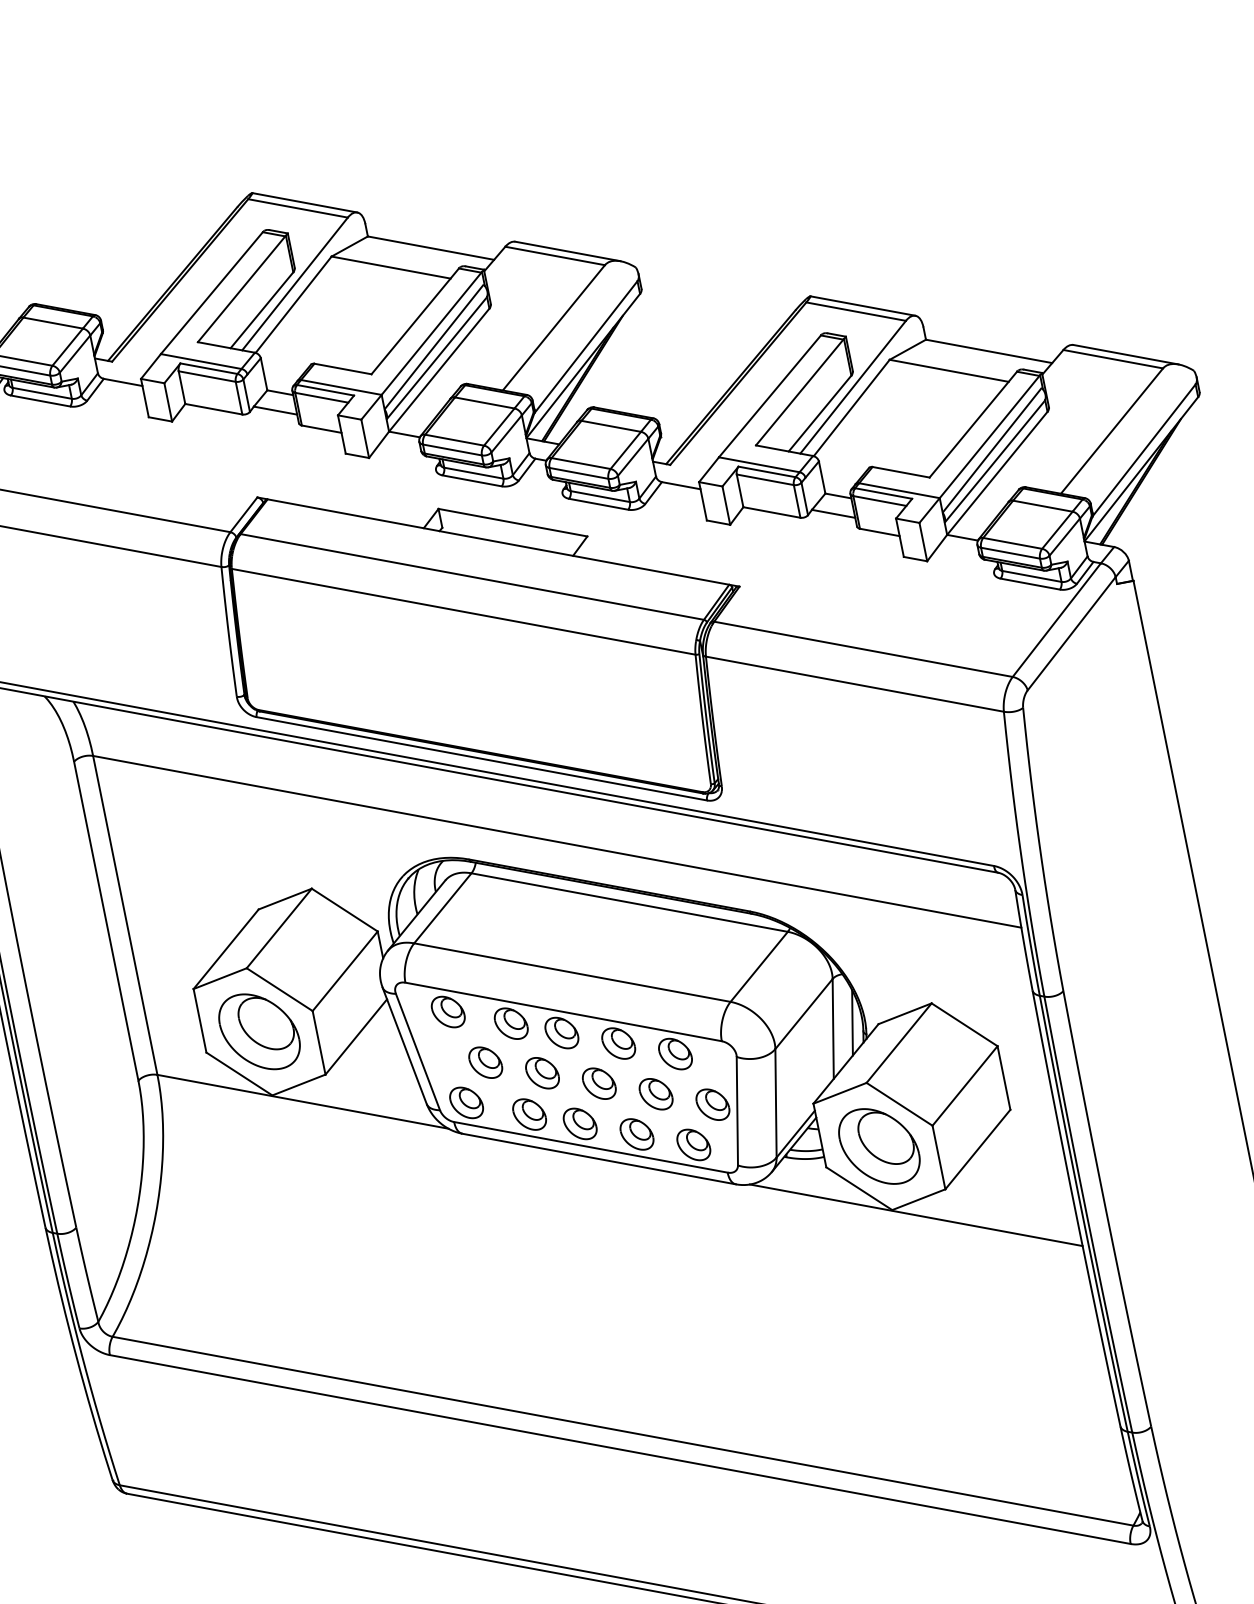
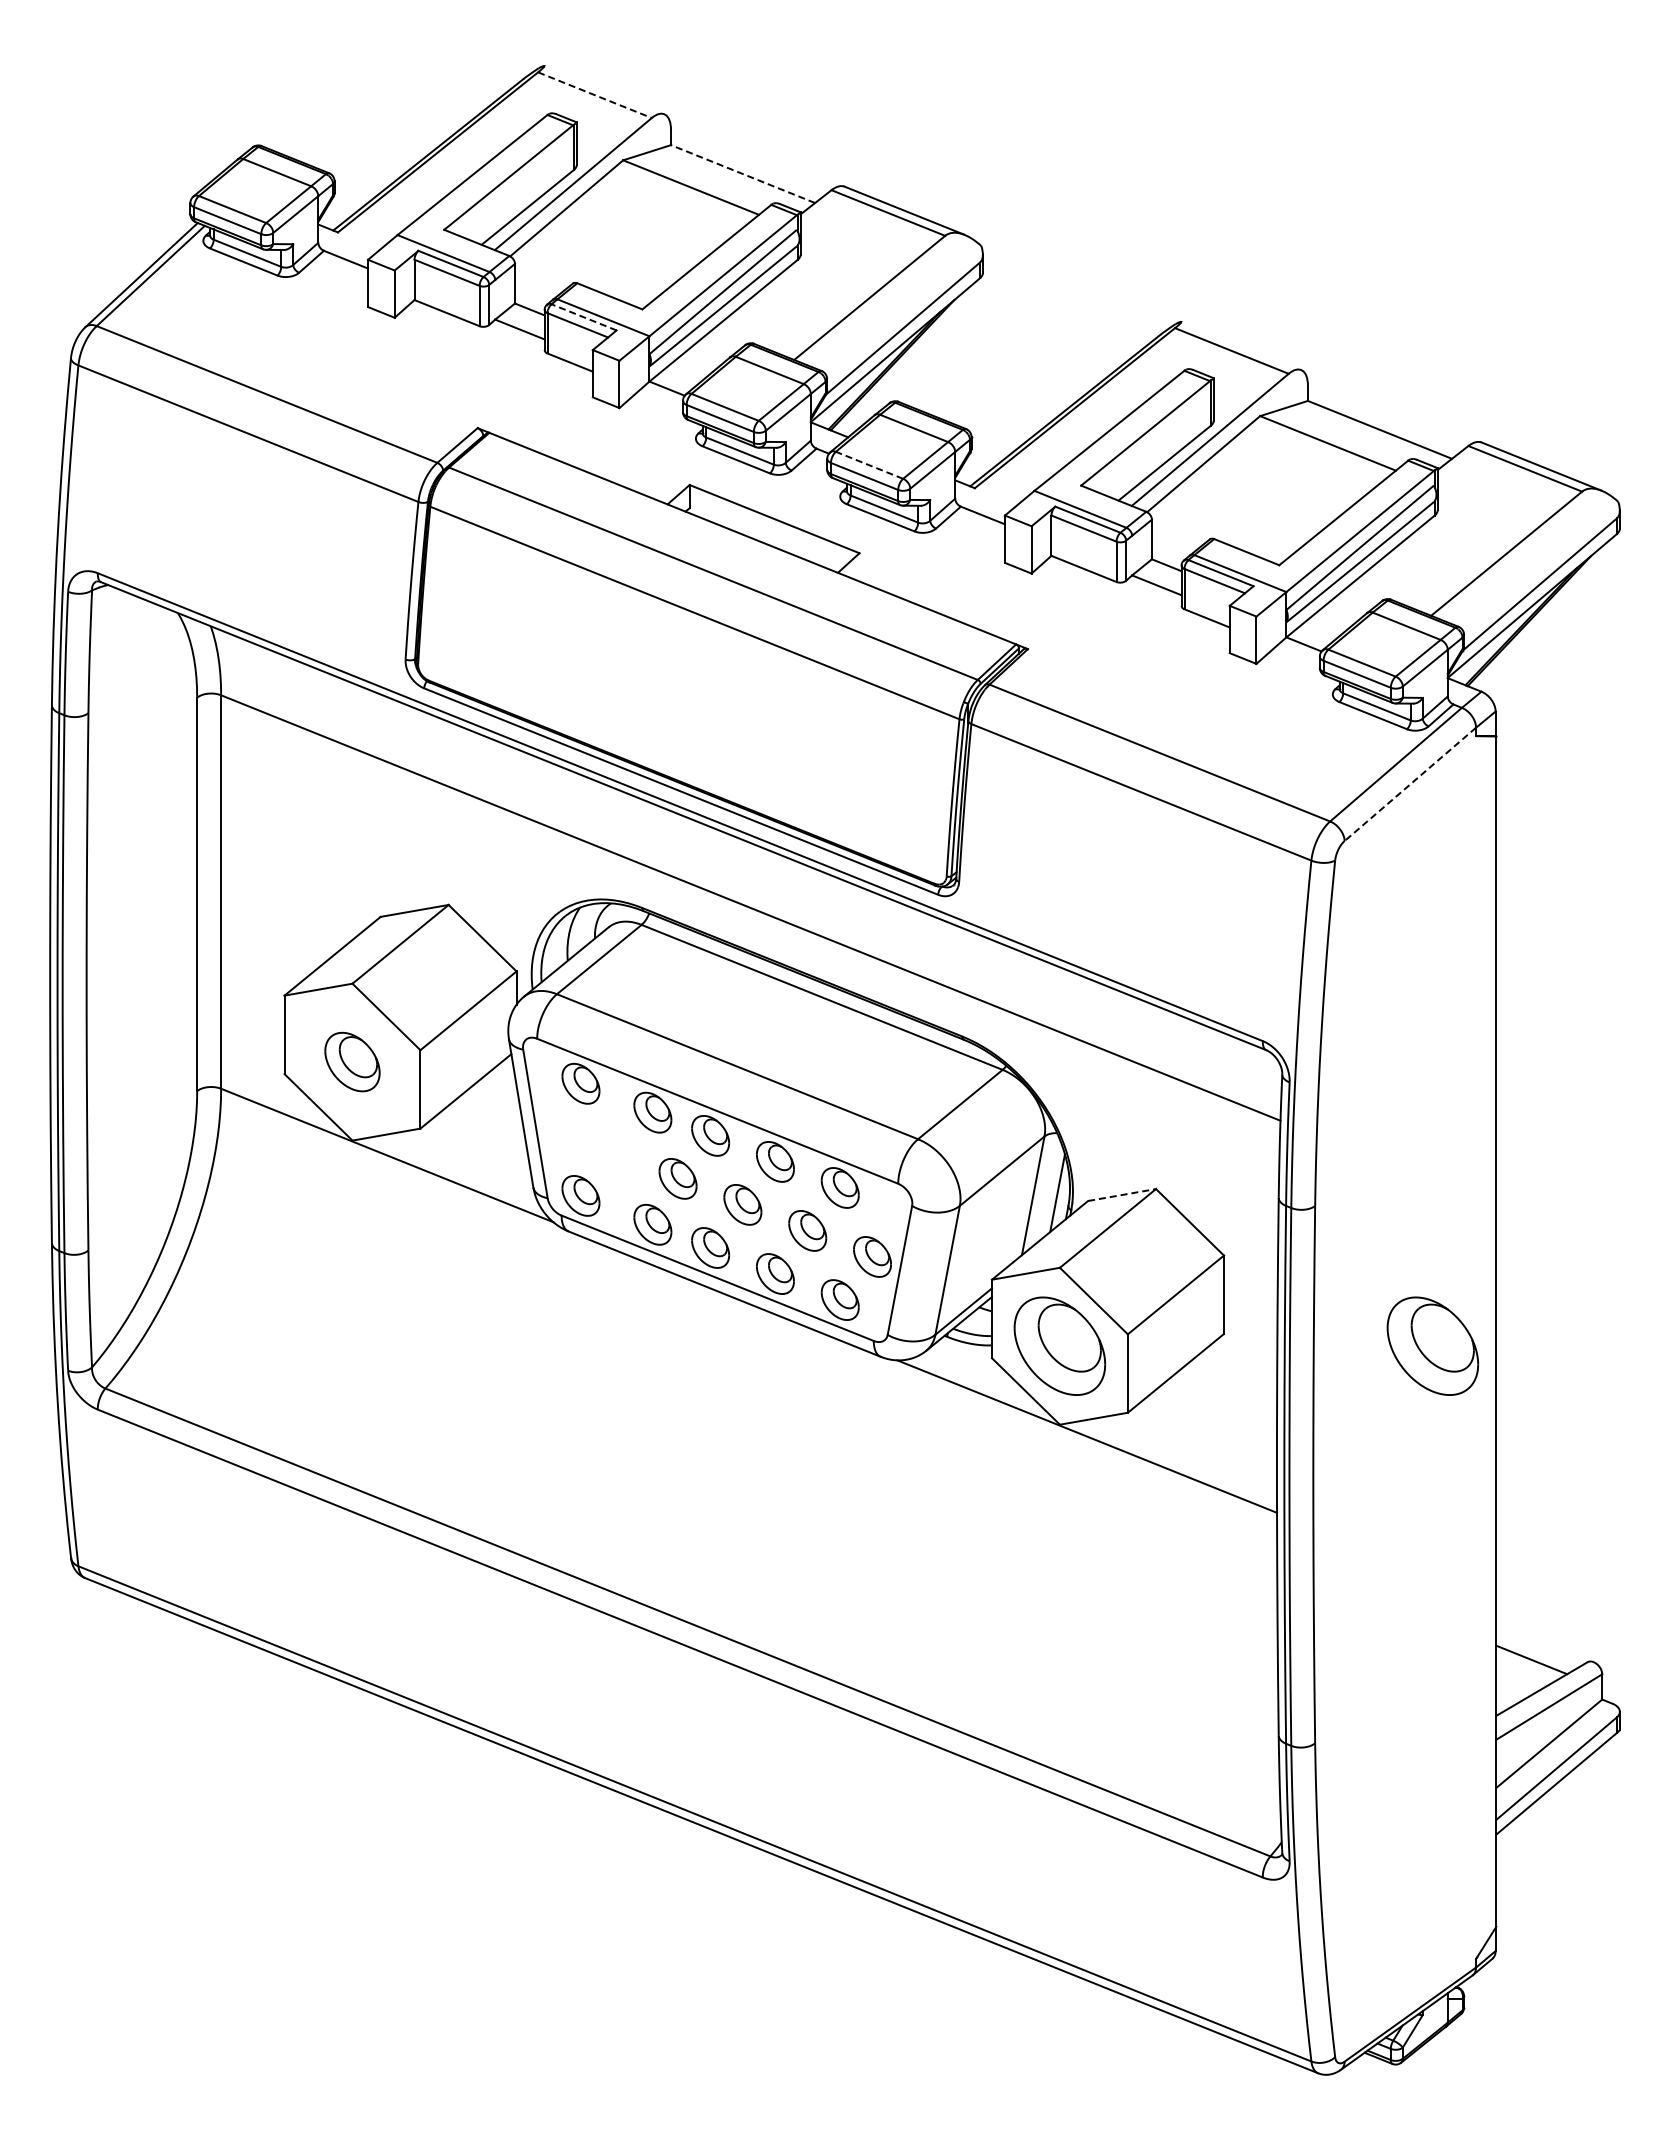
line: (305, 203) -> (604, 90), removed
line: (298, 208) -> (595, 95), solid -> dashed
line: (431, 248) -> (743, 174), solid -> dashed
line: (863, 305) -> (1241, 345), removed
line: (325, 390) -> (583, 317), solid -> dashed
line: (581, 463) -> (869, 465), solid -> dashed
line: (1071, 633) -> (1410, 784), solid -> dashed
line: (905, 1013) -> (1122, 1194), solid -> dashed
part: (259, 1031) -> (352, 1061), size x0.6
part: (485, 1062) -> (612, 1152), removed
part: (1181, 1084) -> (1432, 1345), added

